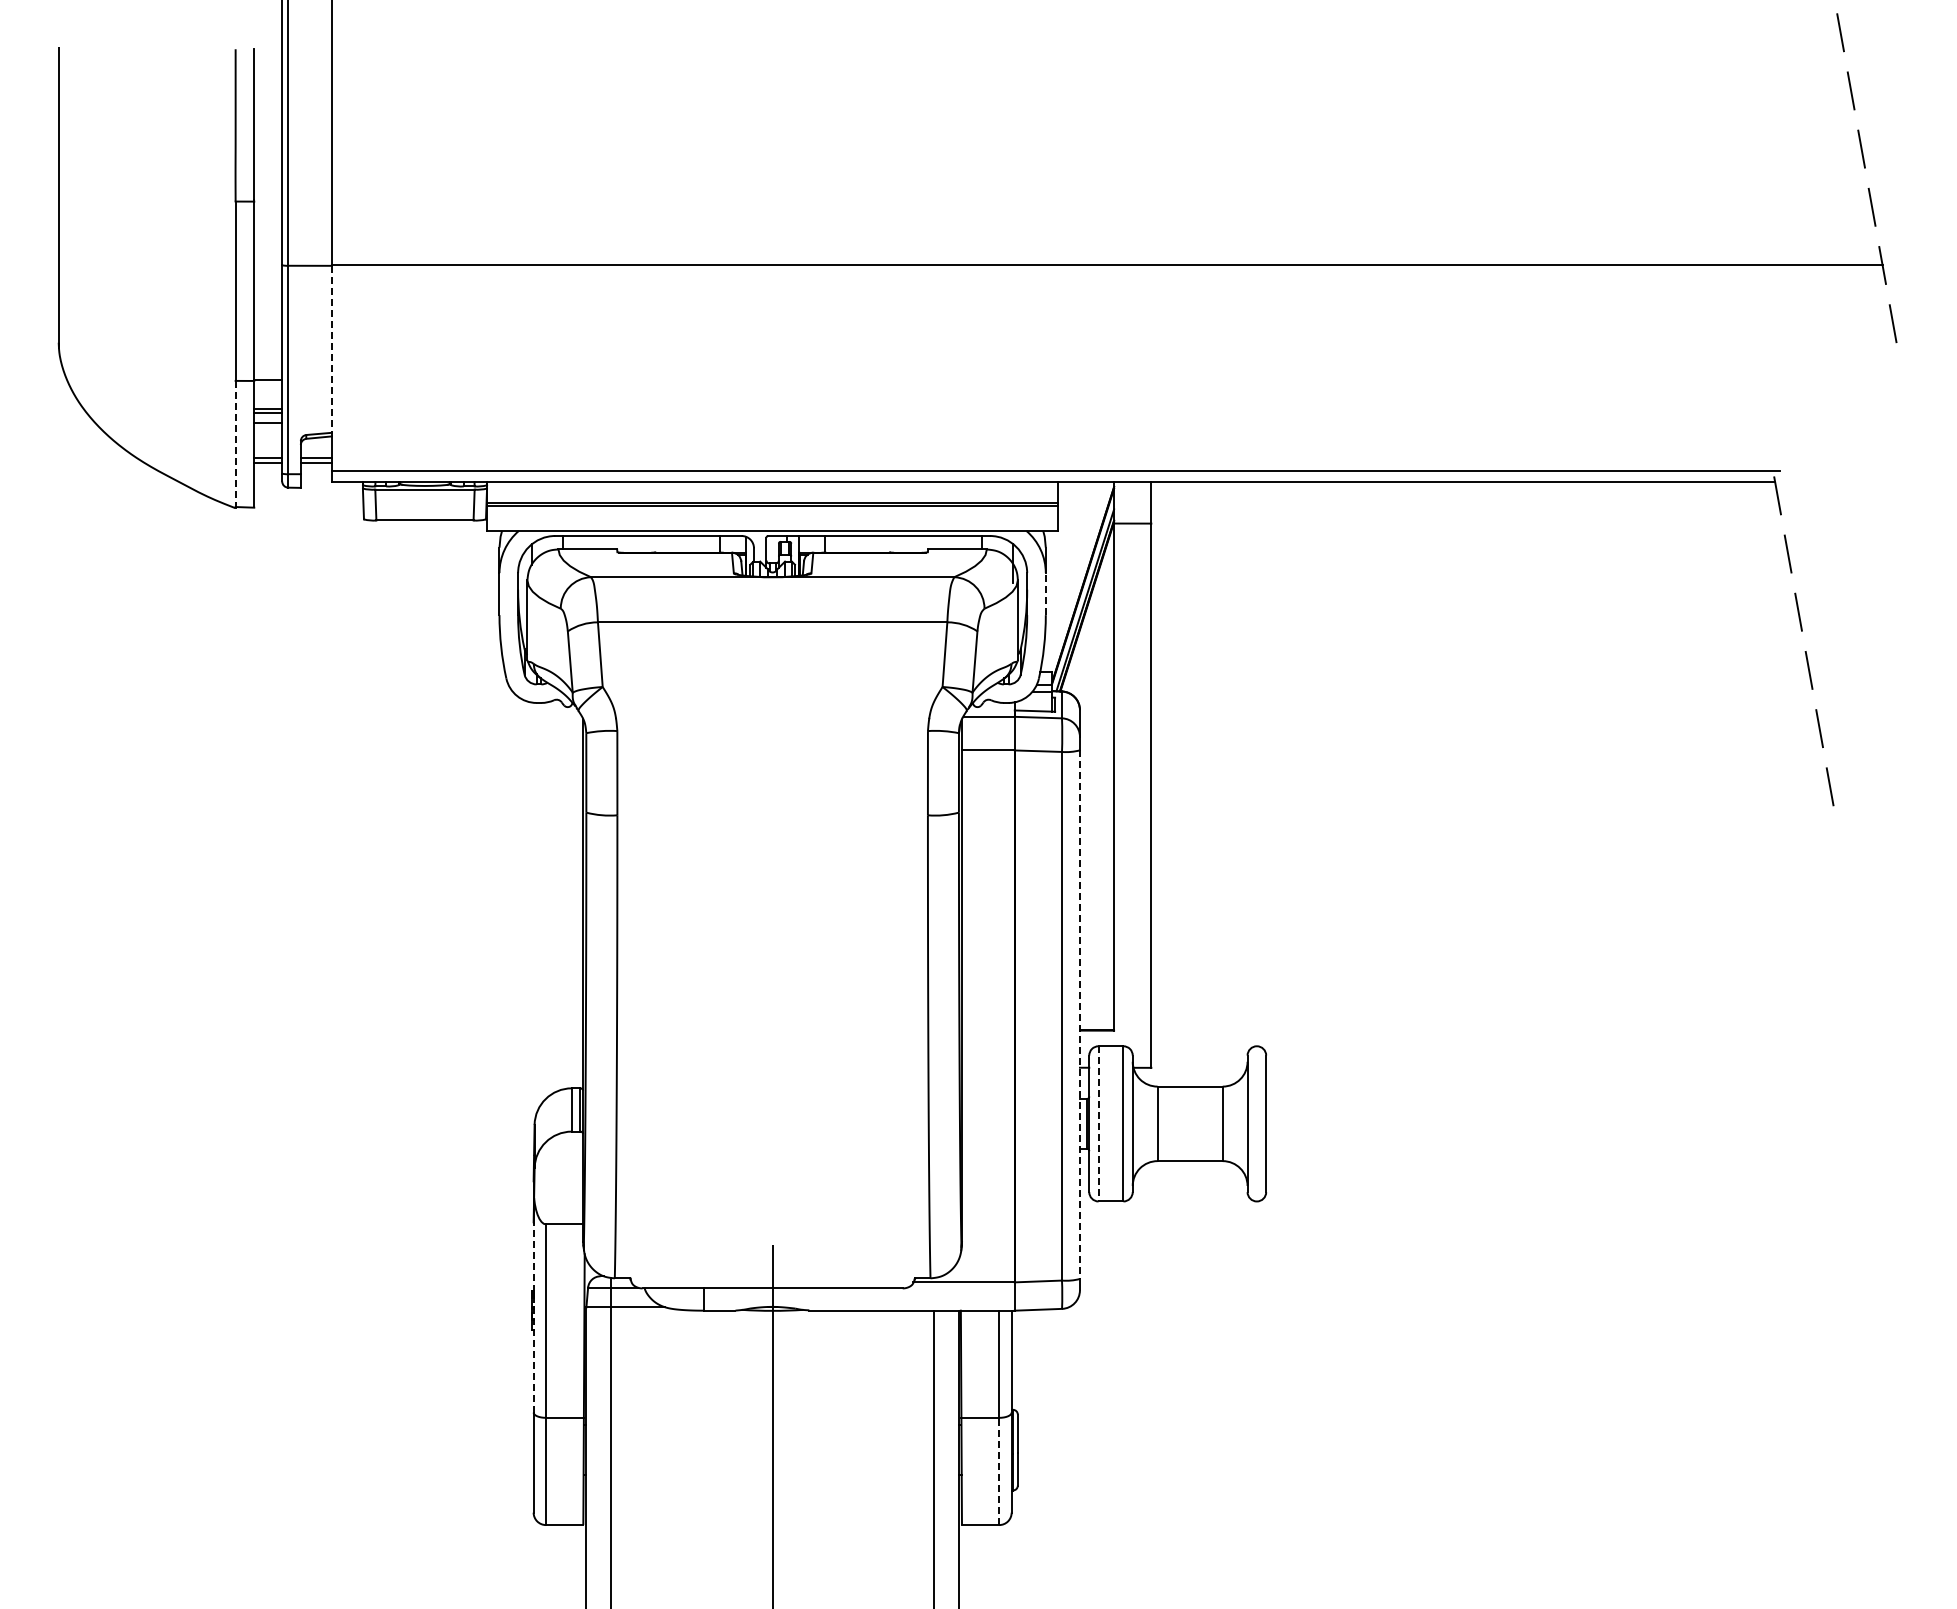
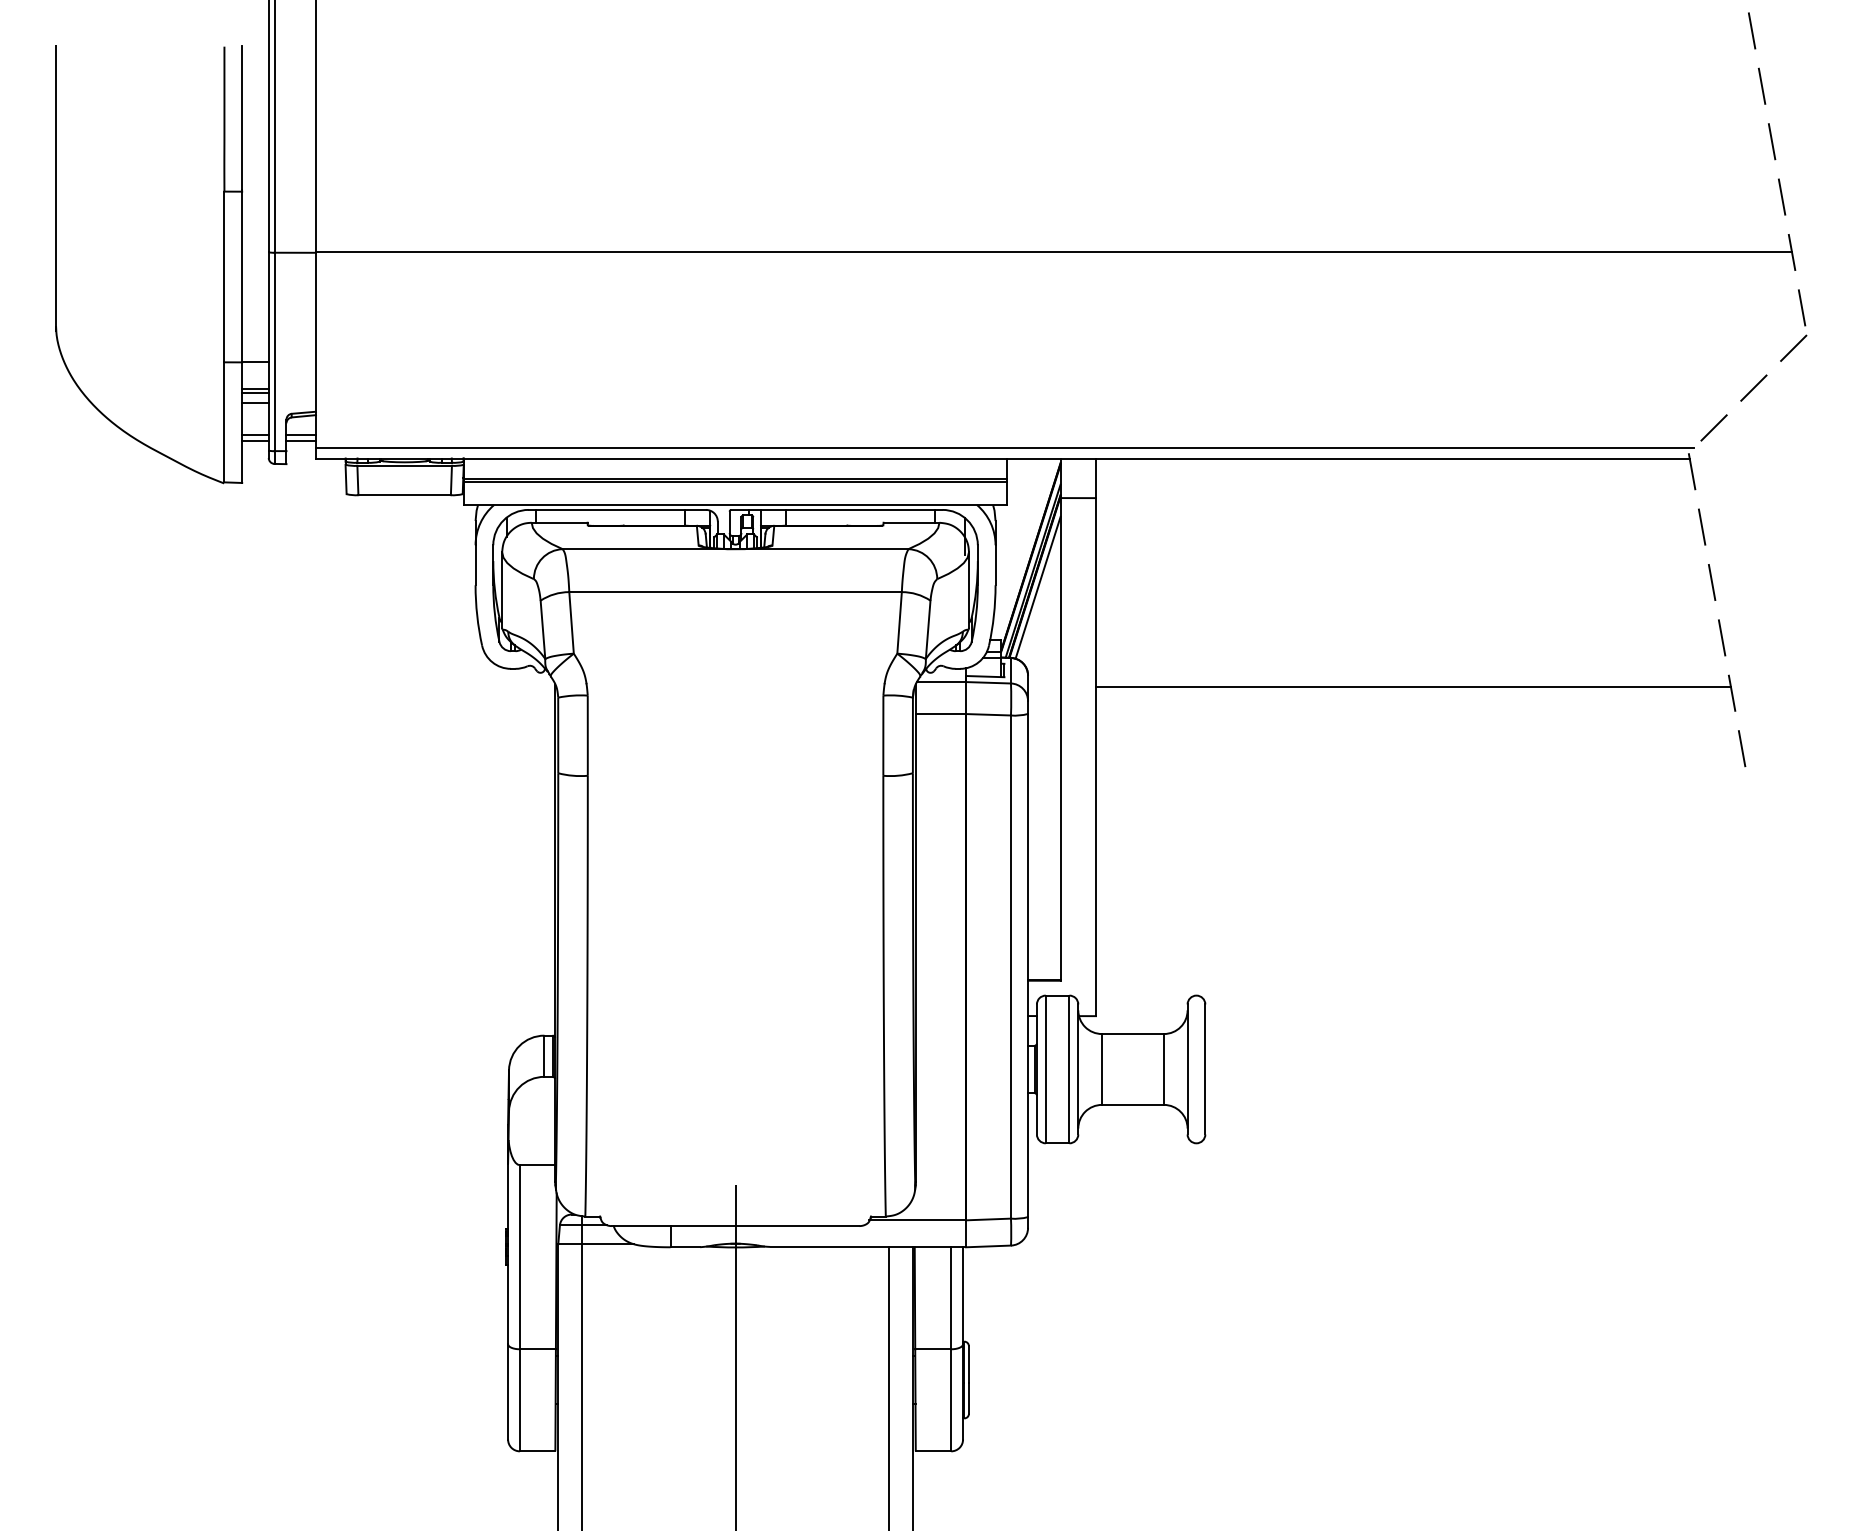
line: (331, 349) -> (315, 332), dashed -> solid
line: (1842, 407) -> (1753, 387), added
line: (235, 443) -> (224, 421), dashed -> solid
line: (1045, 593) -> (995, 564), dashed -> solid
line: (1090, 617) -> (1038, 587), added
line: (1484, 721) -> (1413, 686), added
line: (1079, 1015) -> (1027, 966), dashed -> solid
line: (1098, 1123) -> (1045, 1069), dashed -> solid
line: (533, 1317) -> (507, 1253), dashed -> solid
line: (999, 1471) -> (951, 1400), dashed -> solid

